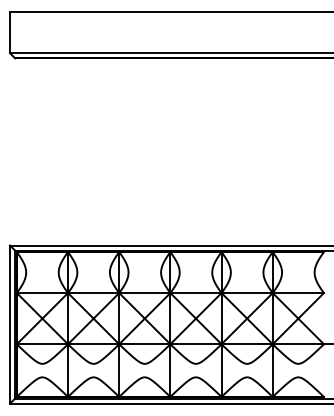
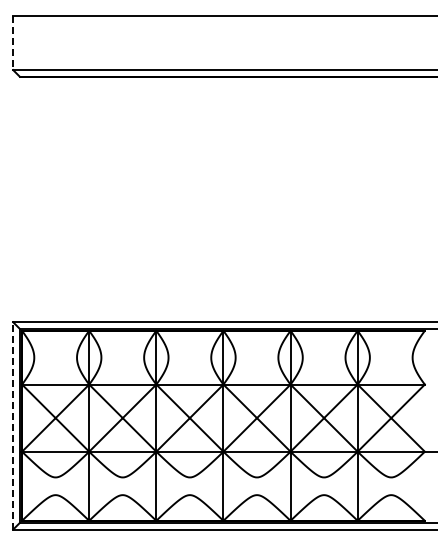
line: (10, 33) -> (13, 43), solid -> dashed
line: (10, 324) -> (13, 425), solid -> dashed

